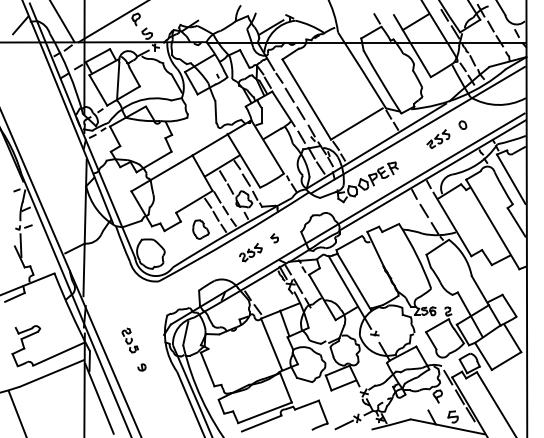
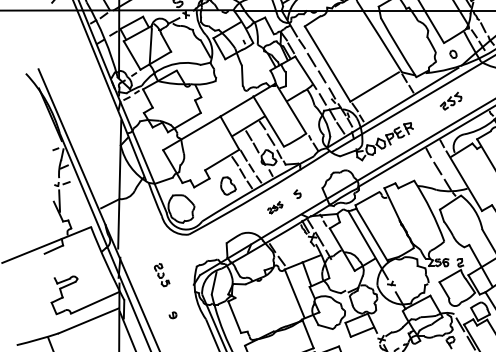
part: (462, 124) -> (453, 53), moved
part: (250, 252) -> (274, 207), size x0.7
part: (129, 340) -> (161, 275), moved

